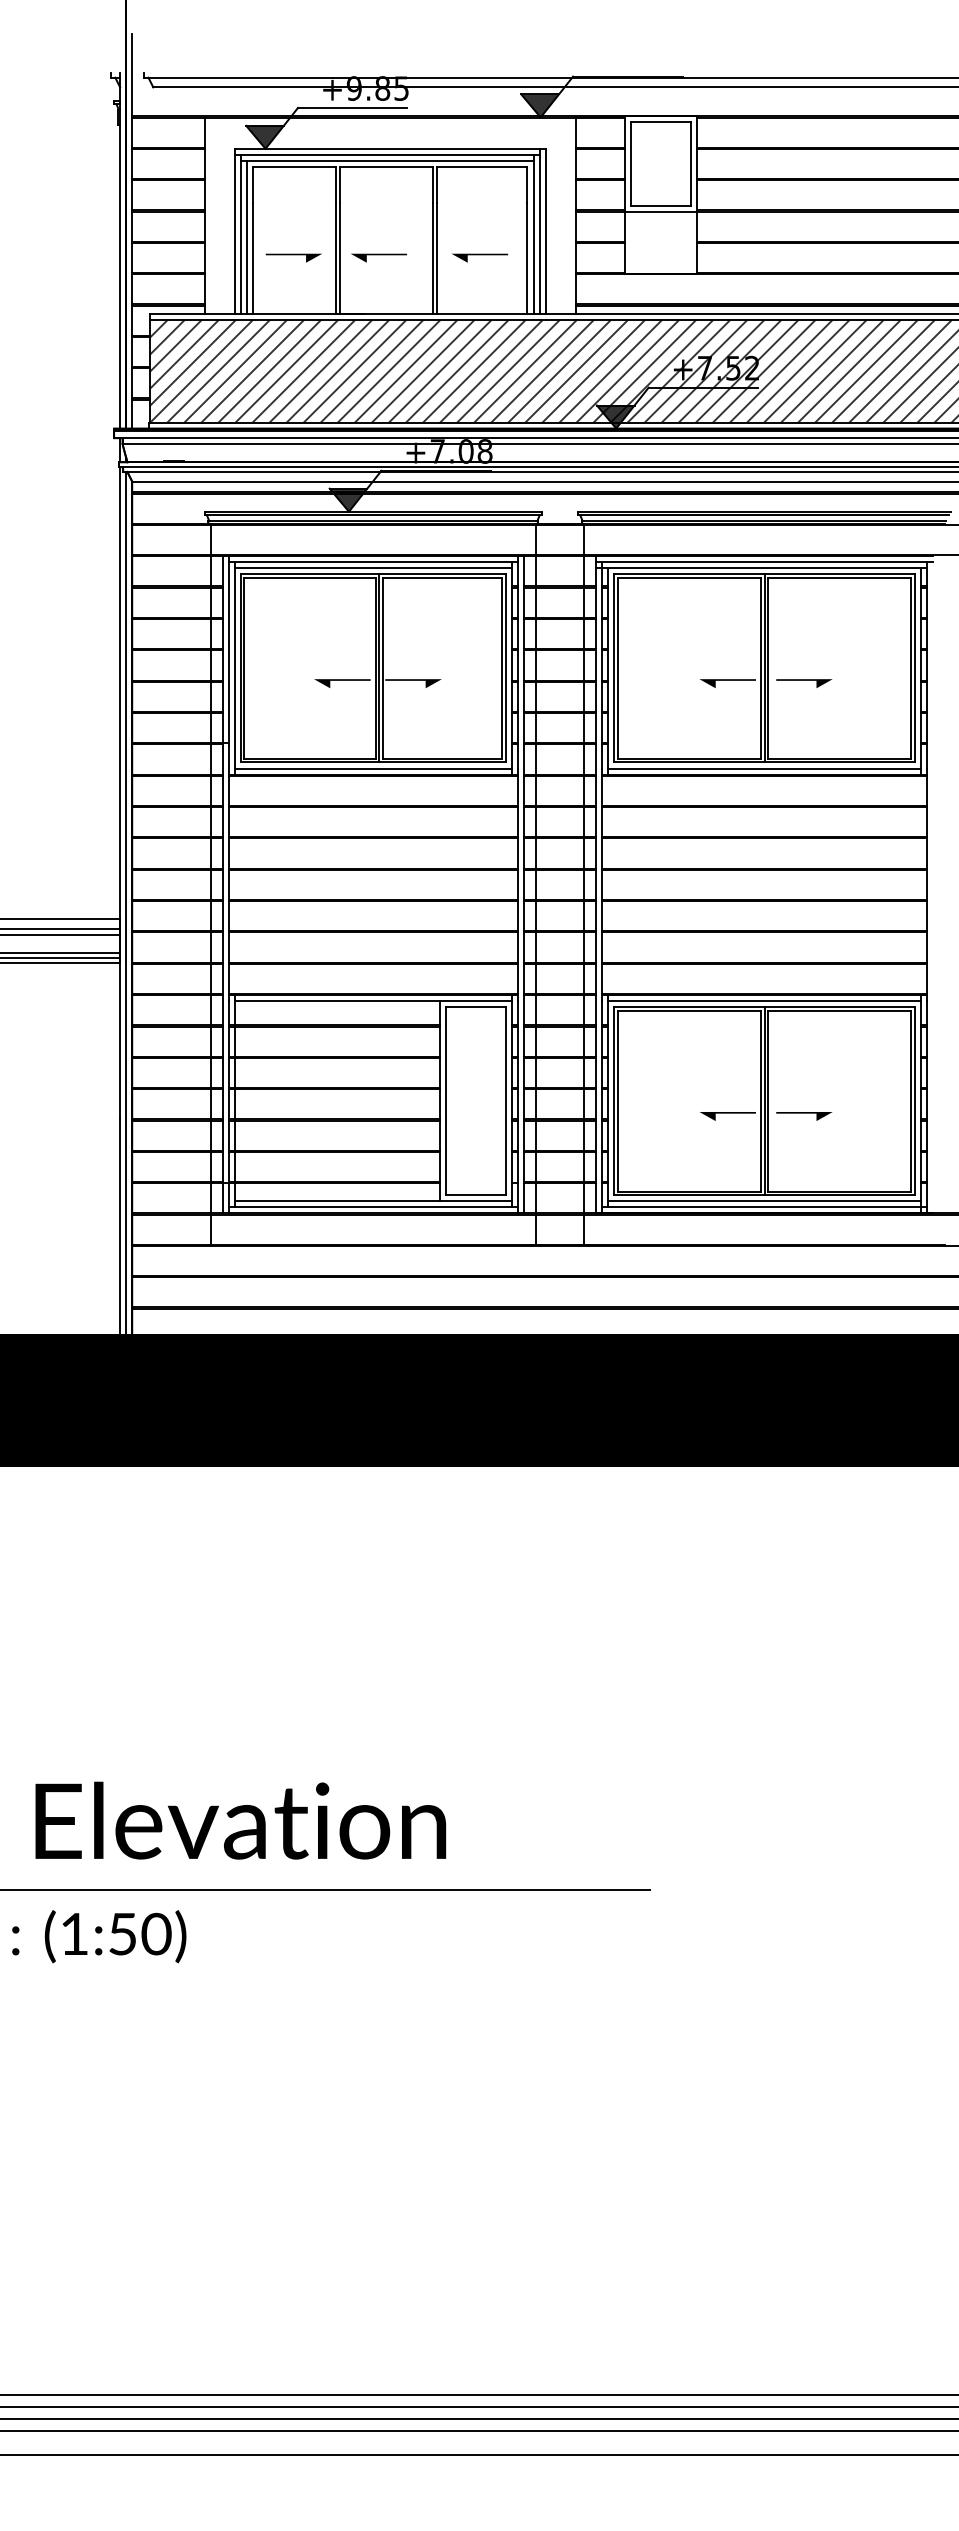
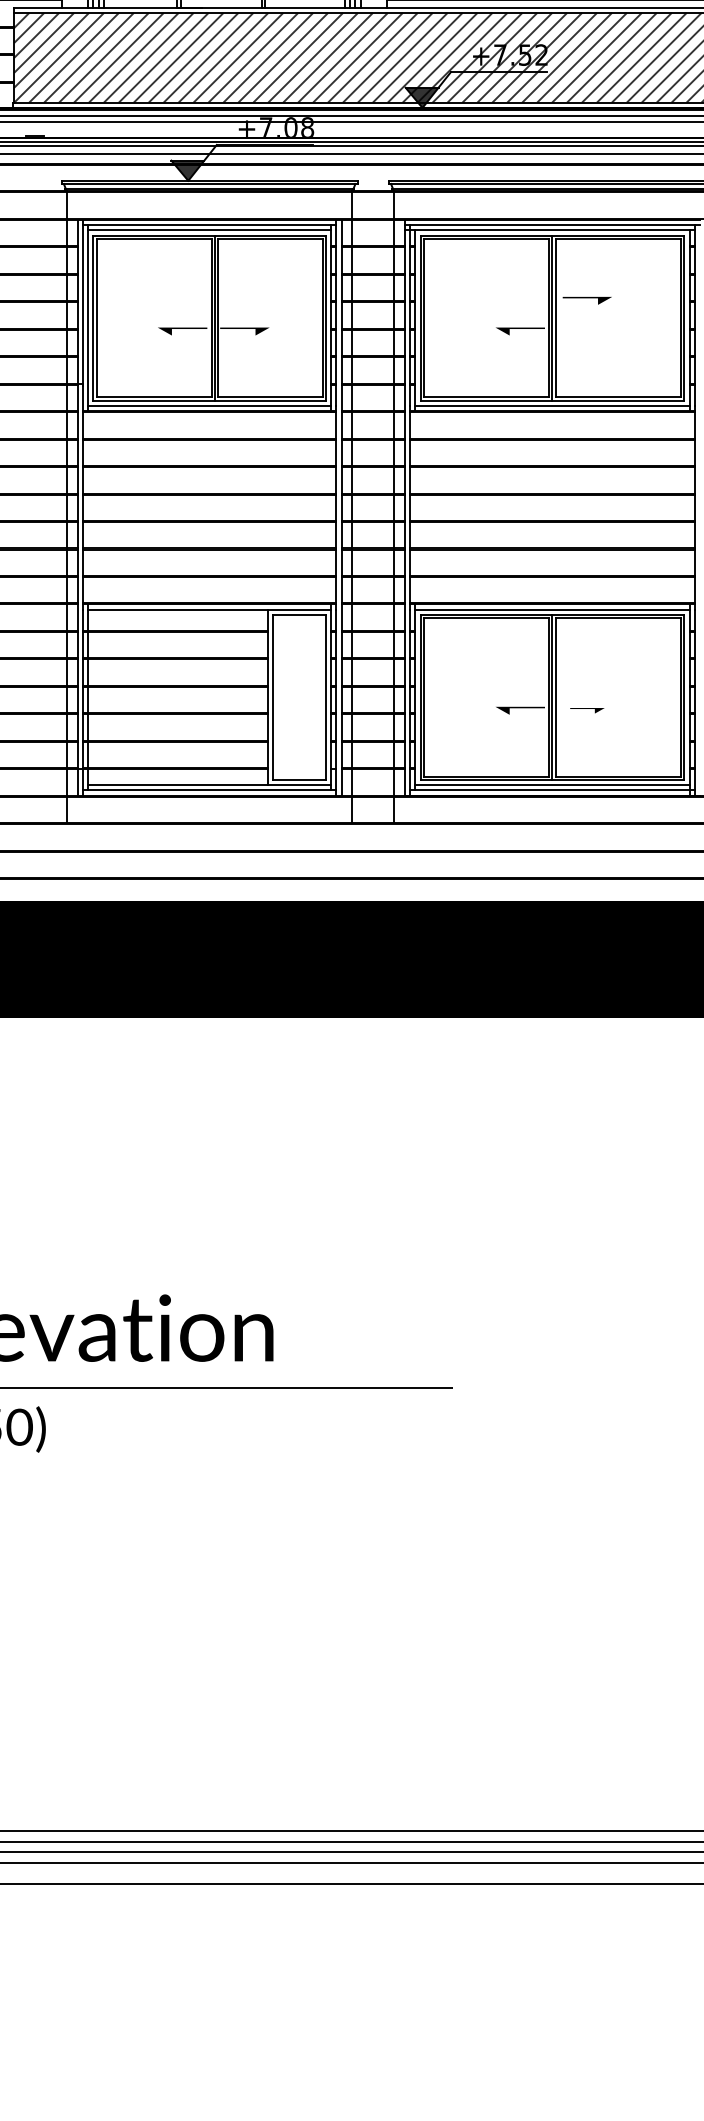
part: (804, 683) -> (587, 300), moved
part: (804, 1116) -> (587, 710), size x0.7

